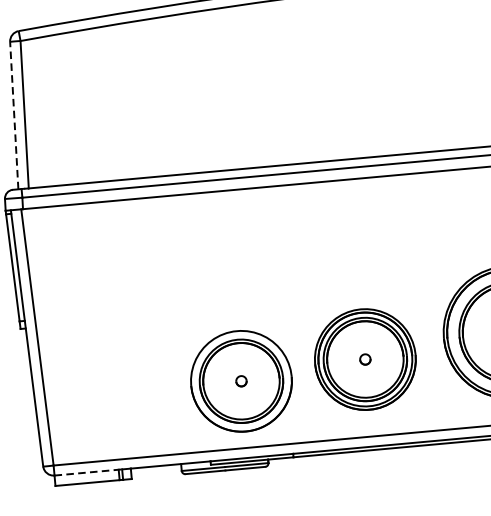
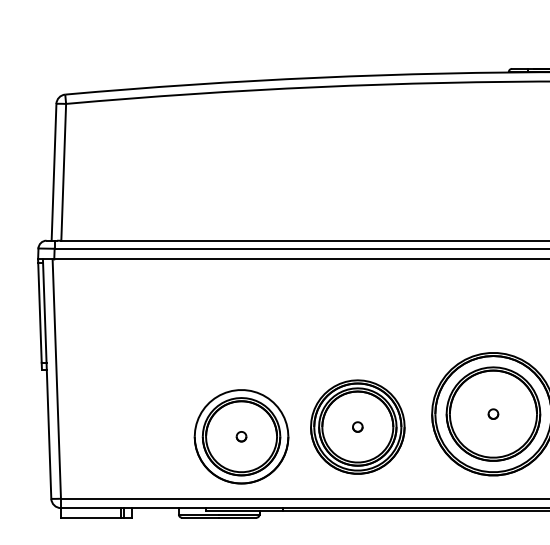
line: (14, 114) -> (54, 171), dashed -> solid
line: (88, 472) -> (92, 508), dashed -> solid

